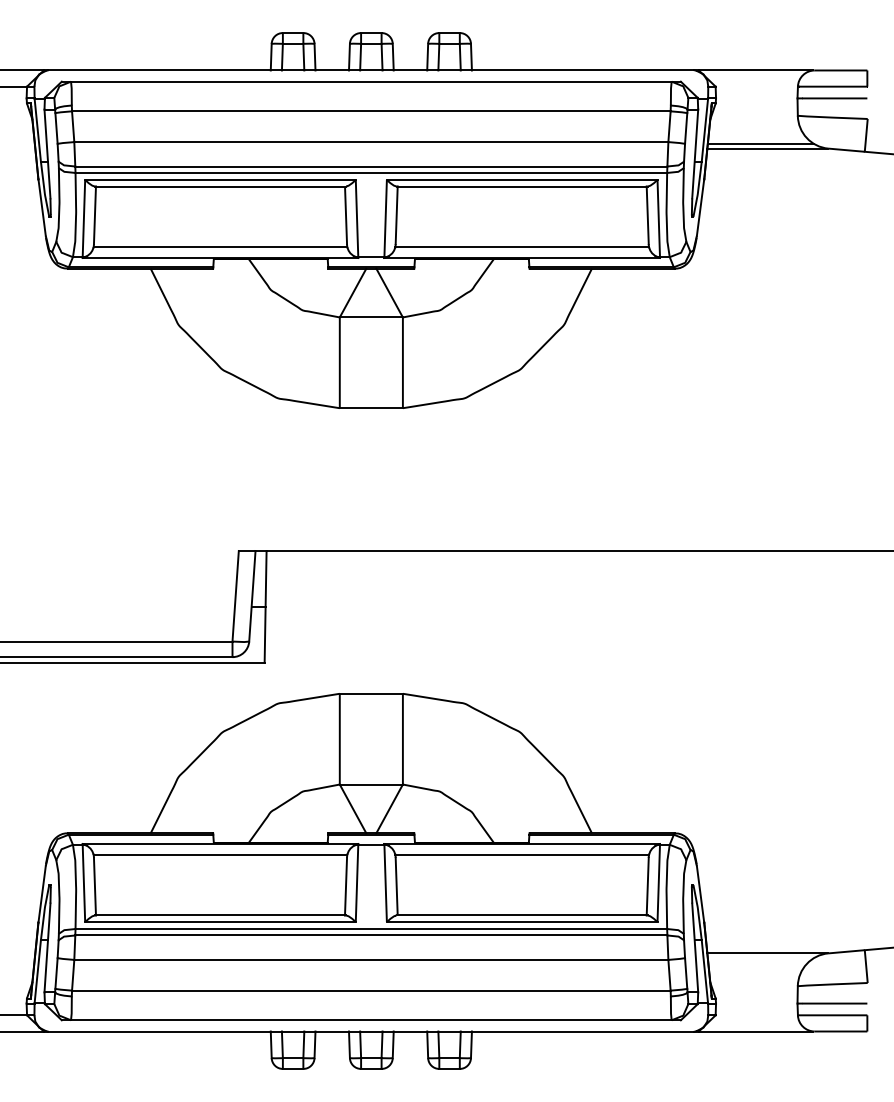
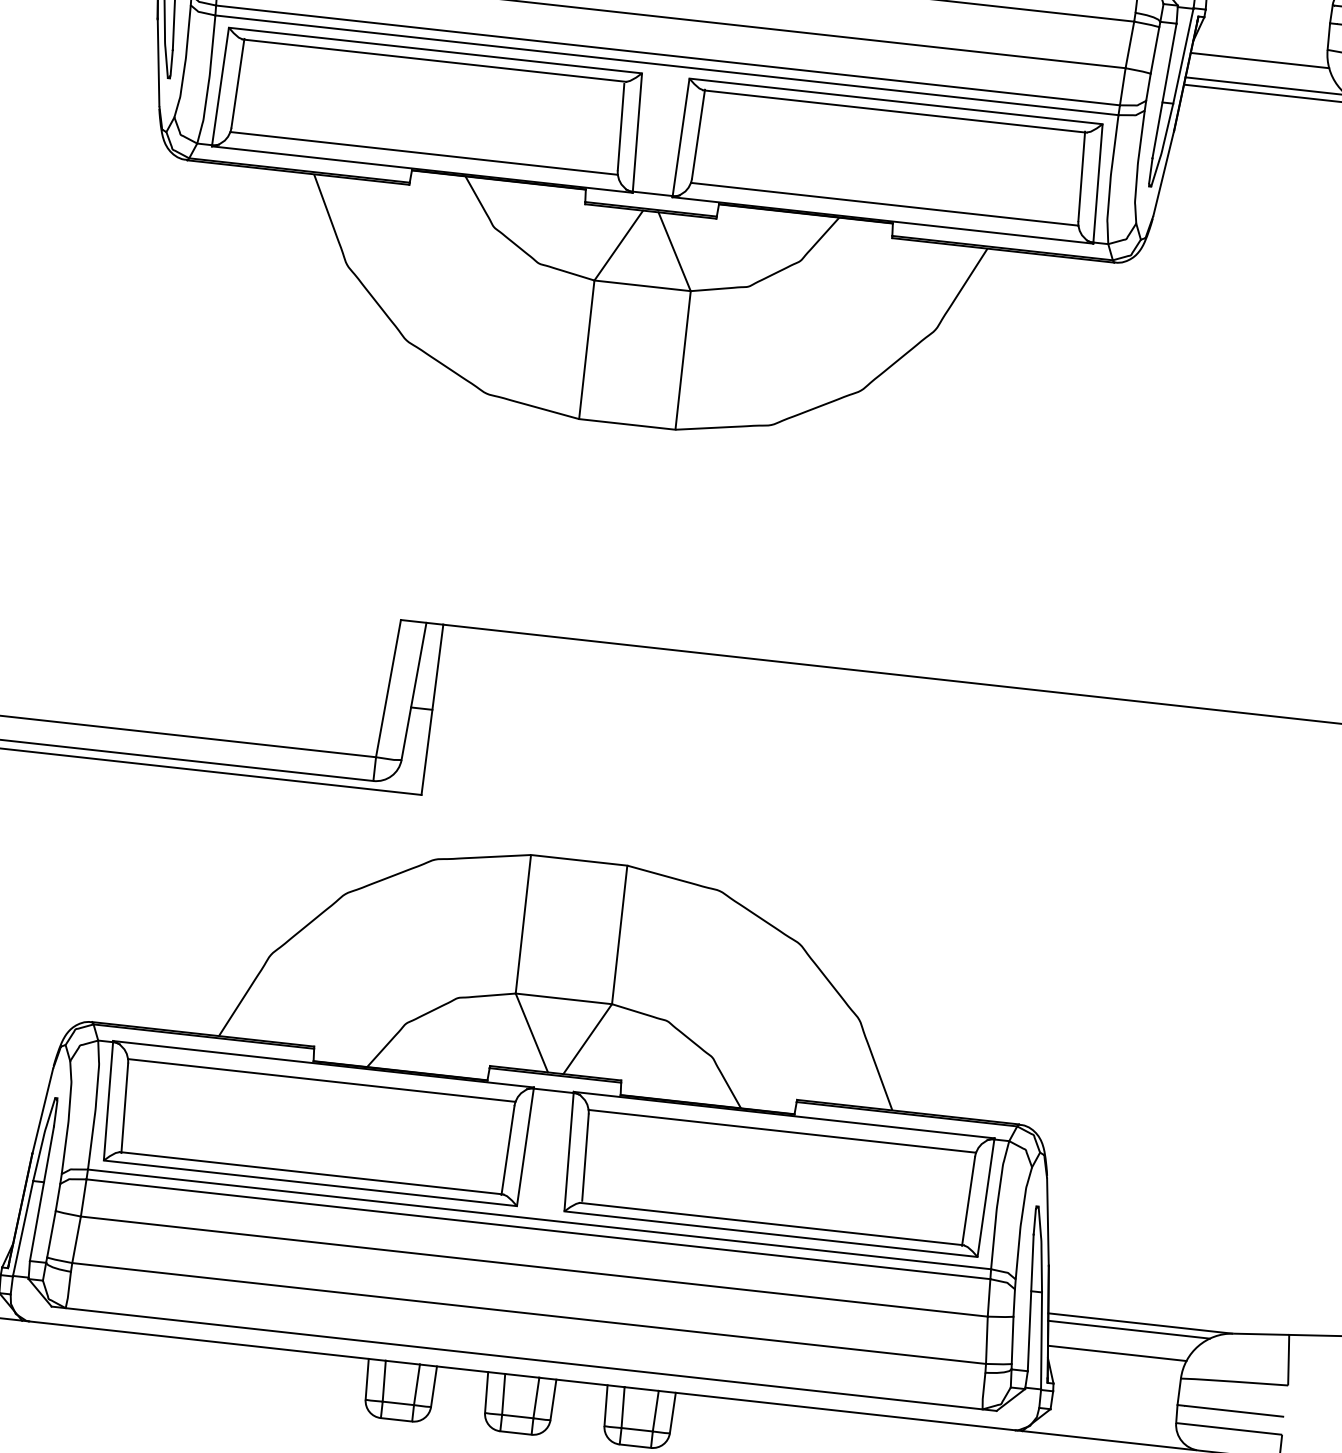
line: (754, 127) -> (1259, 60), added
line: (760, 958) -> (1128, 1330), added
line: (754, 974) -> (1116, 1353), added

